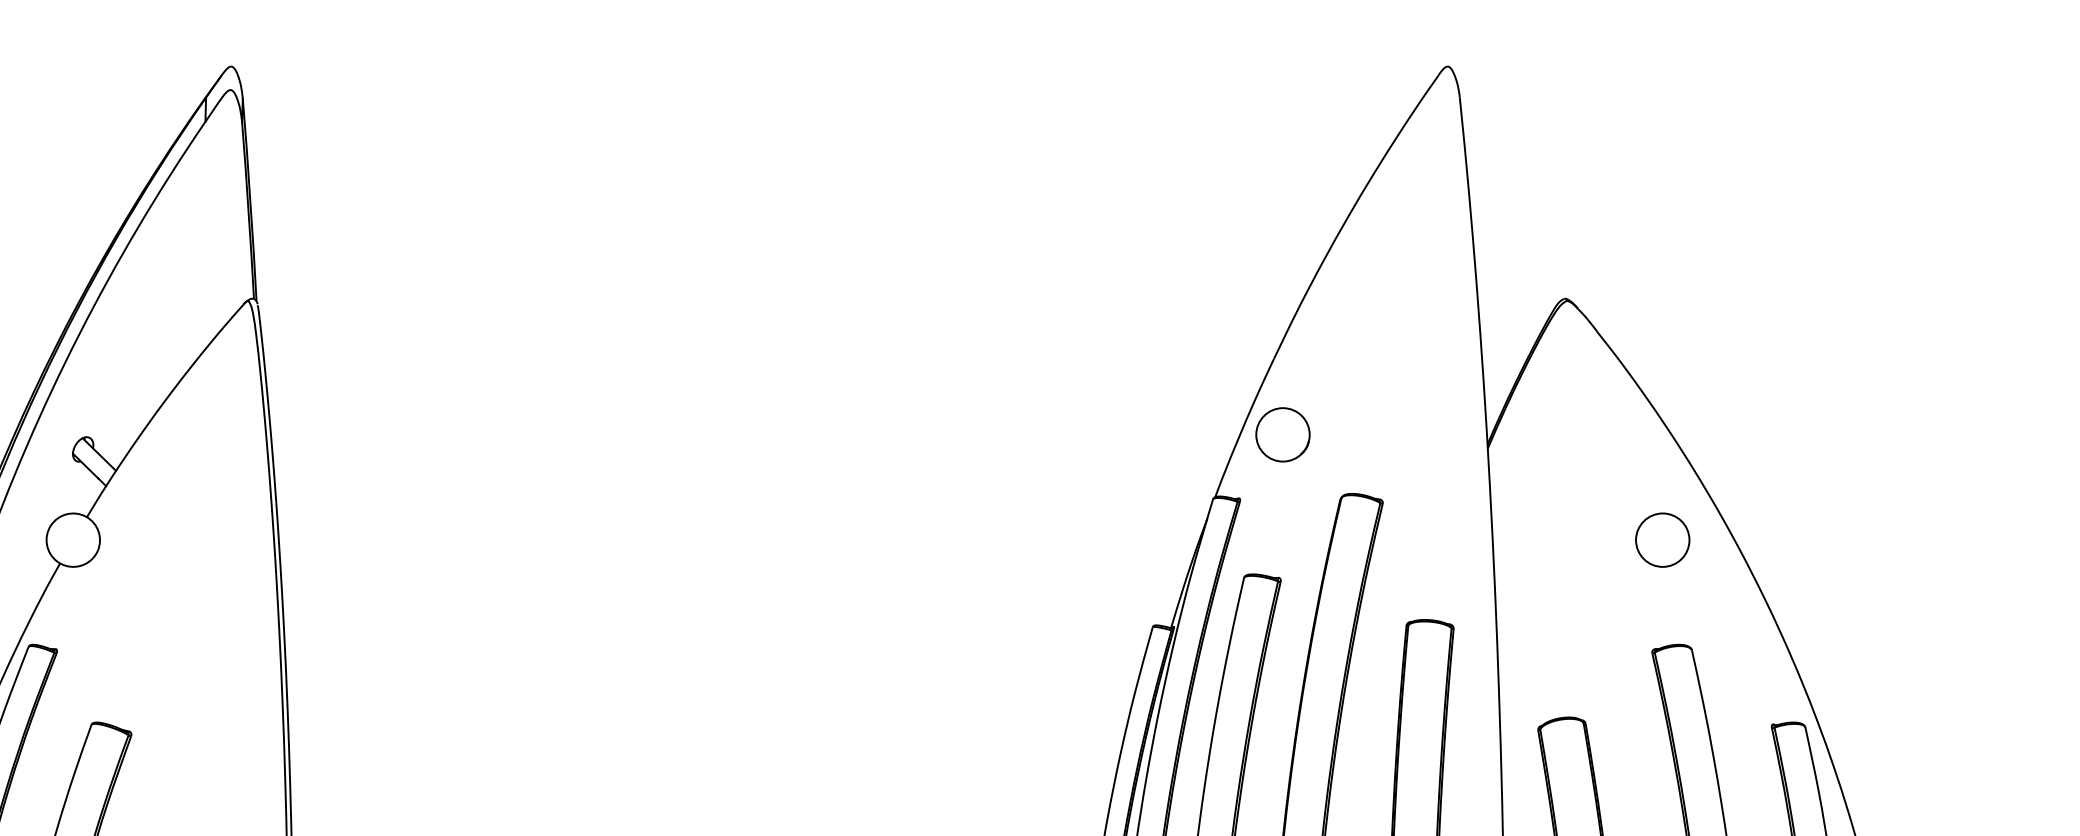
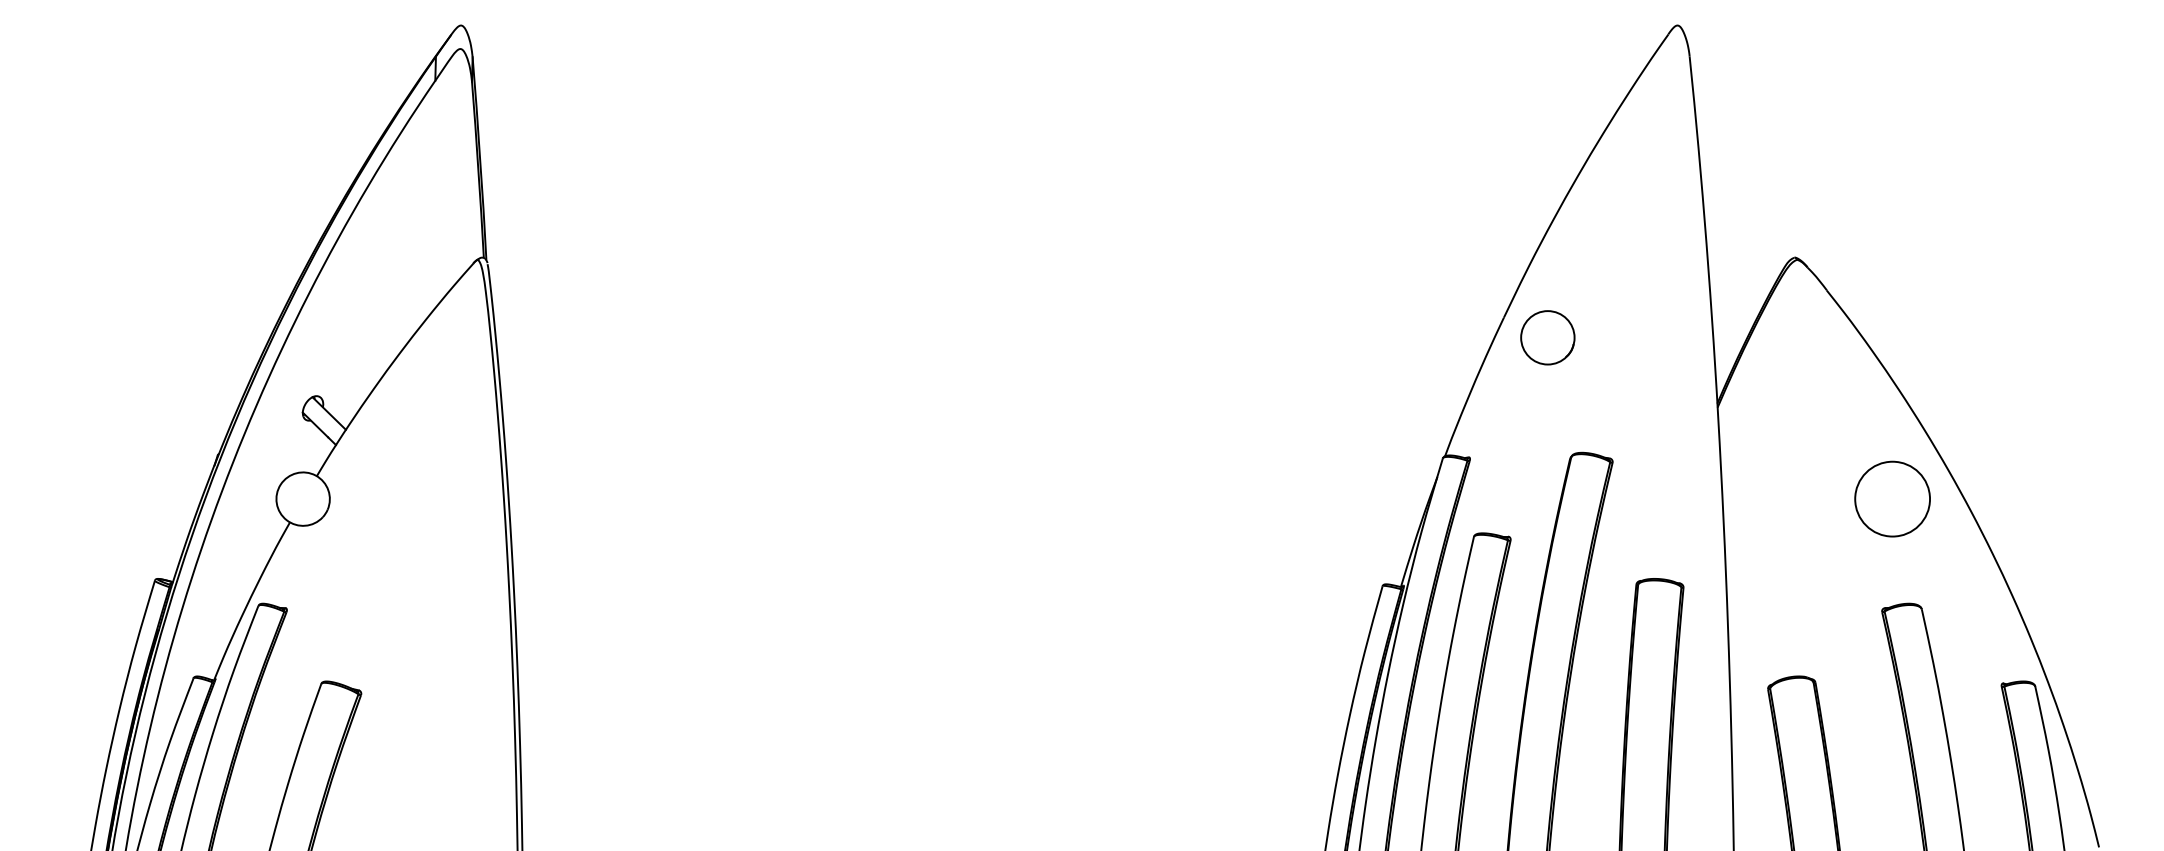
circle: (1282, 434) -> (1547, 337), moved
circle: (1662, 539) -> (1892, 498), size x1.4

